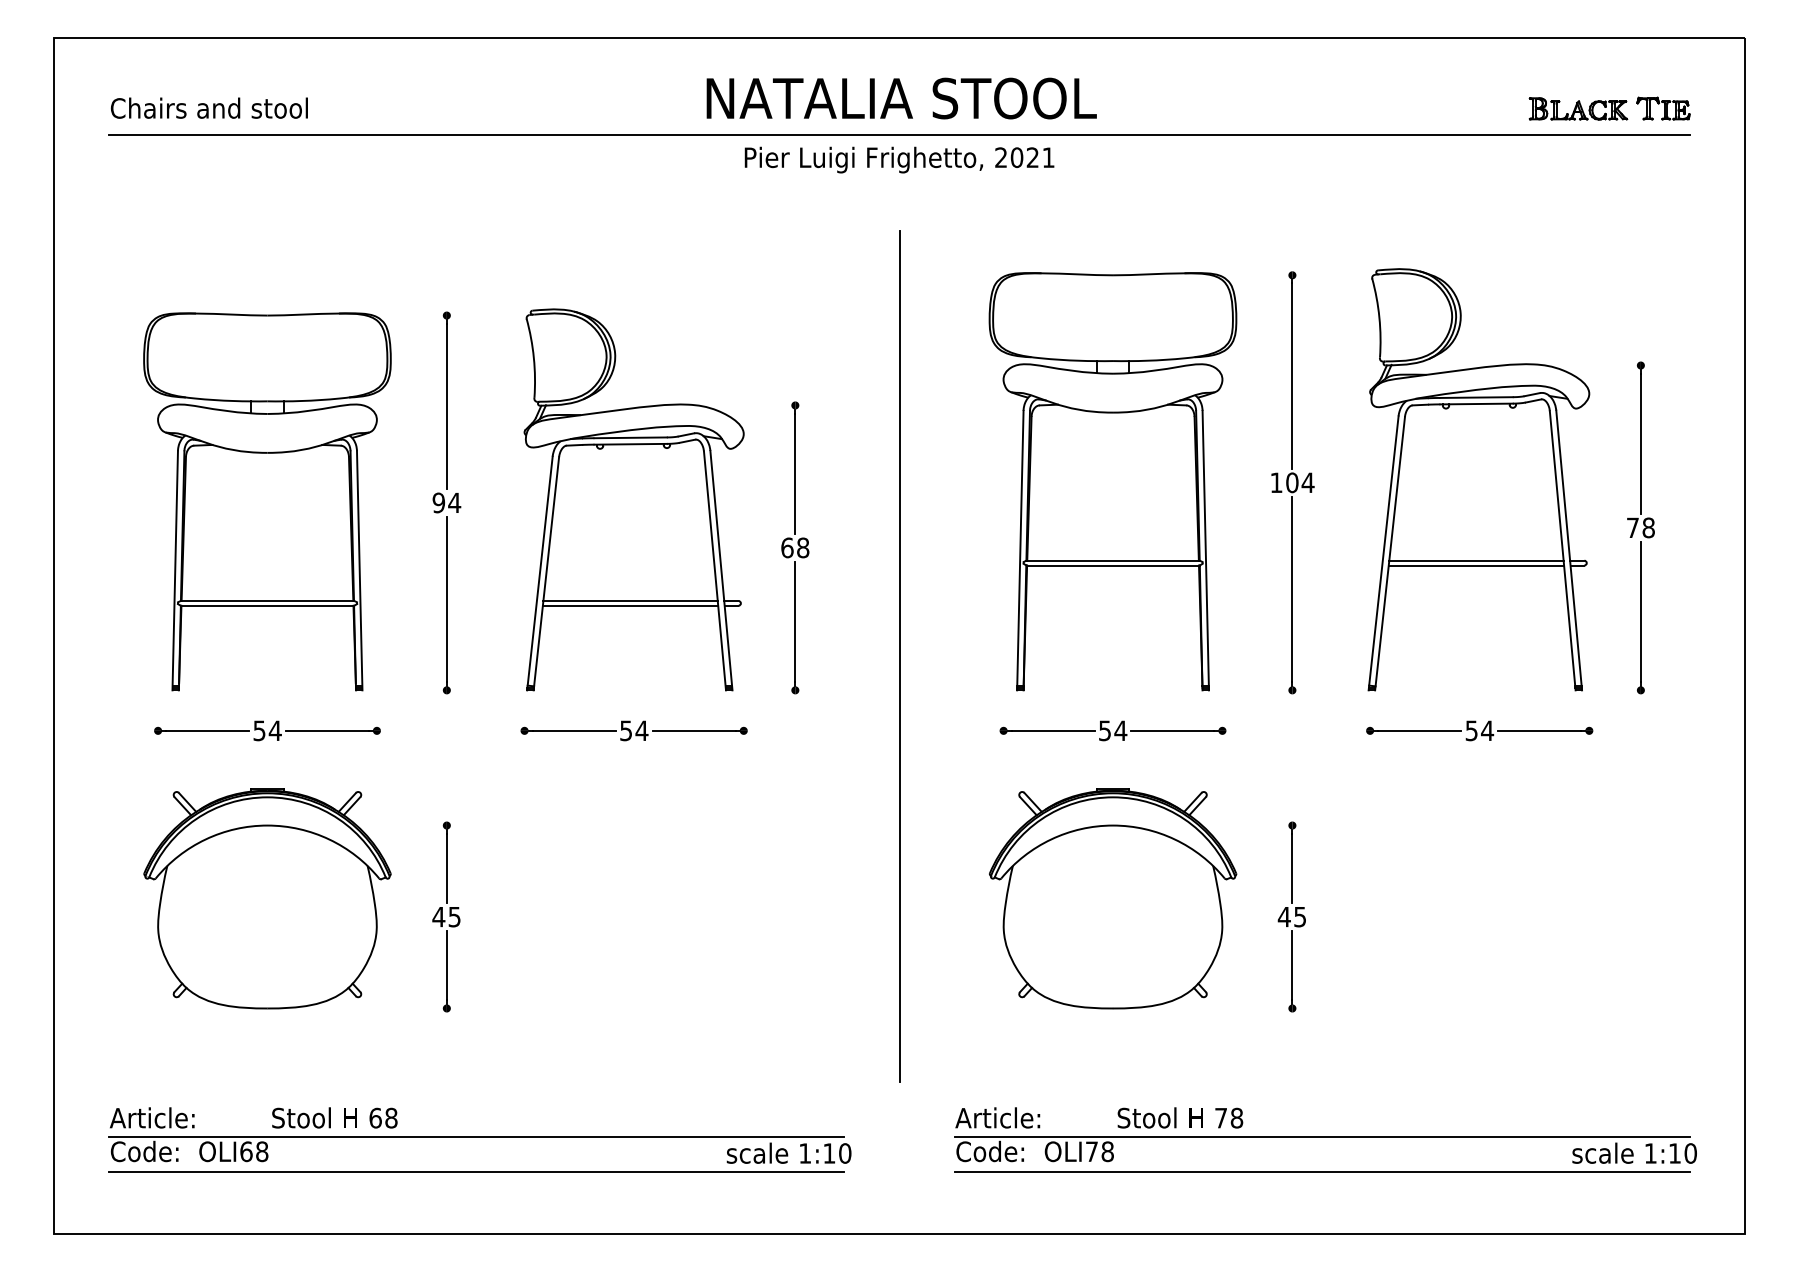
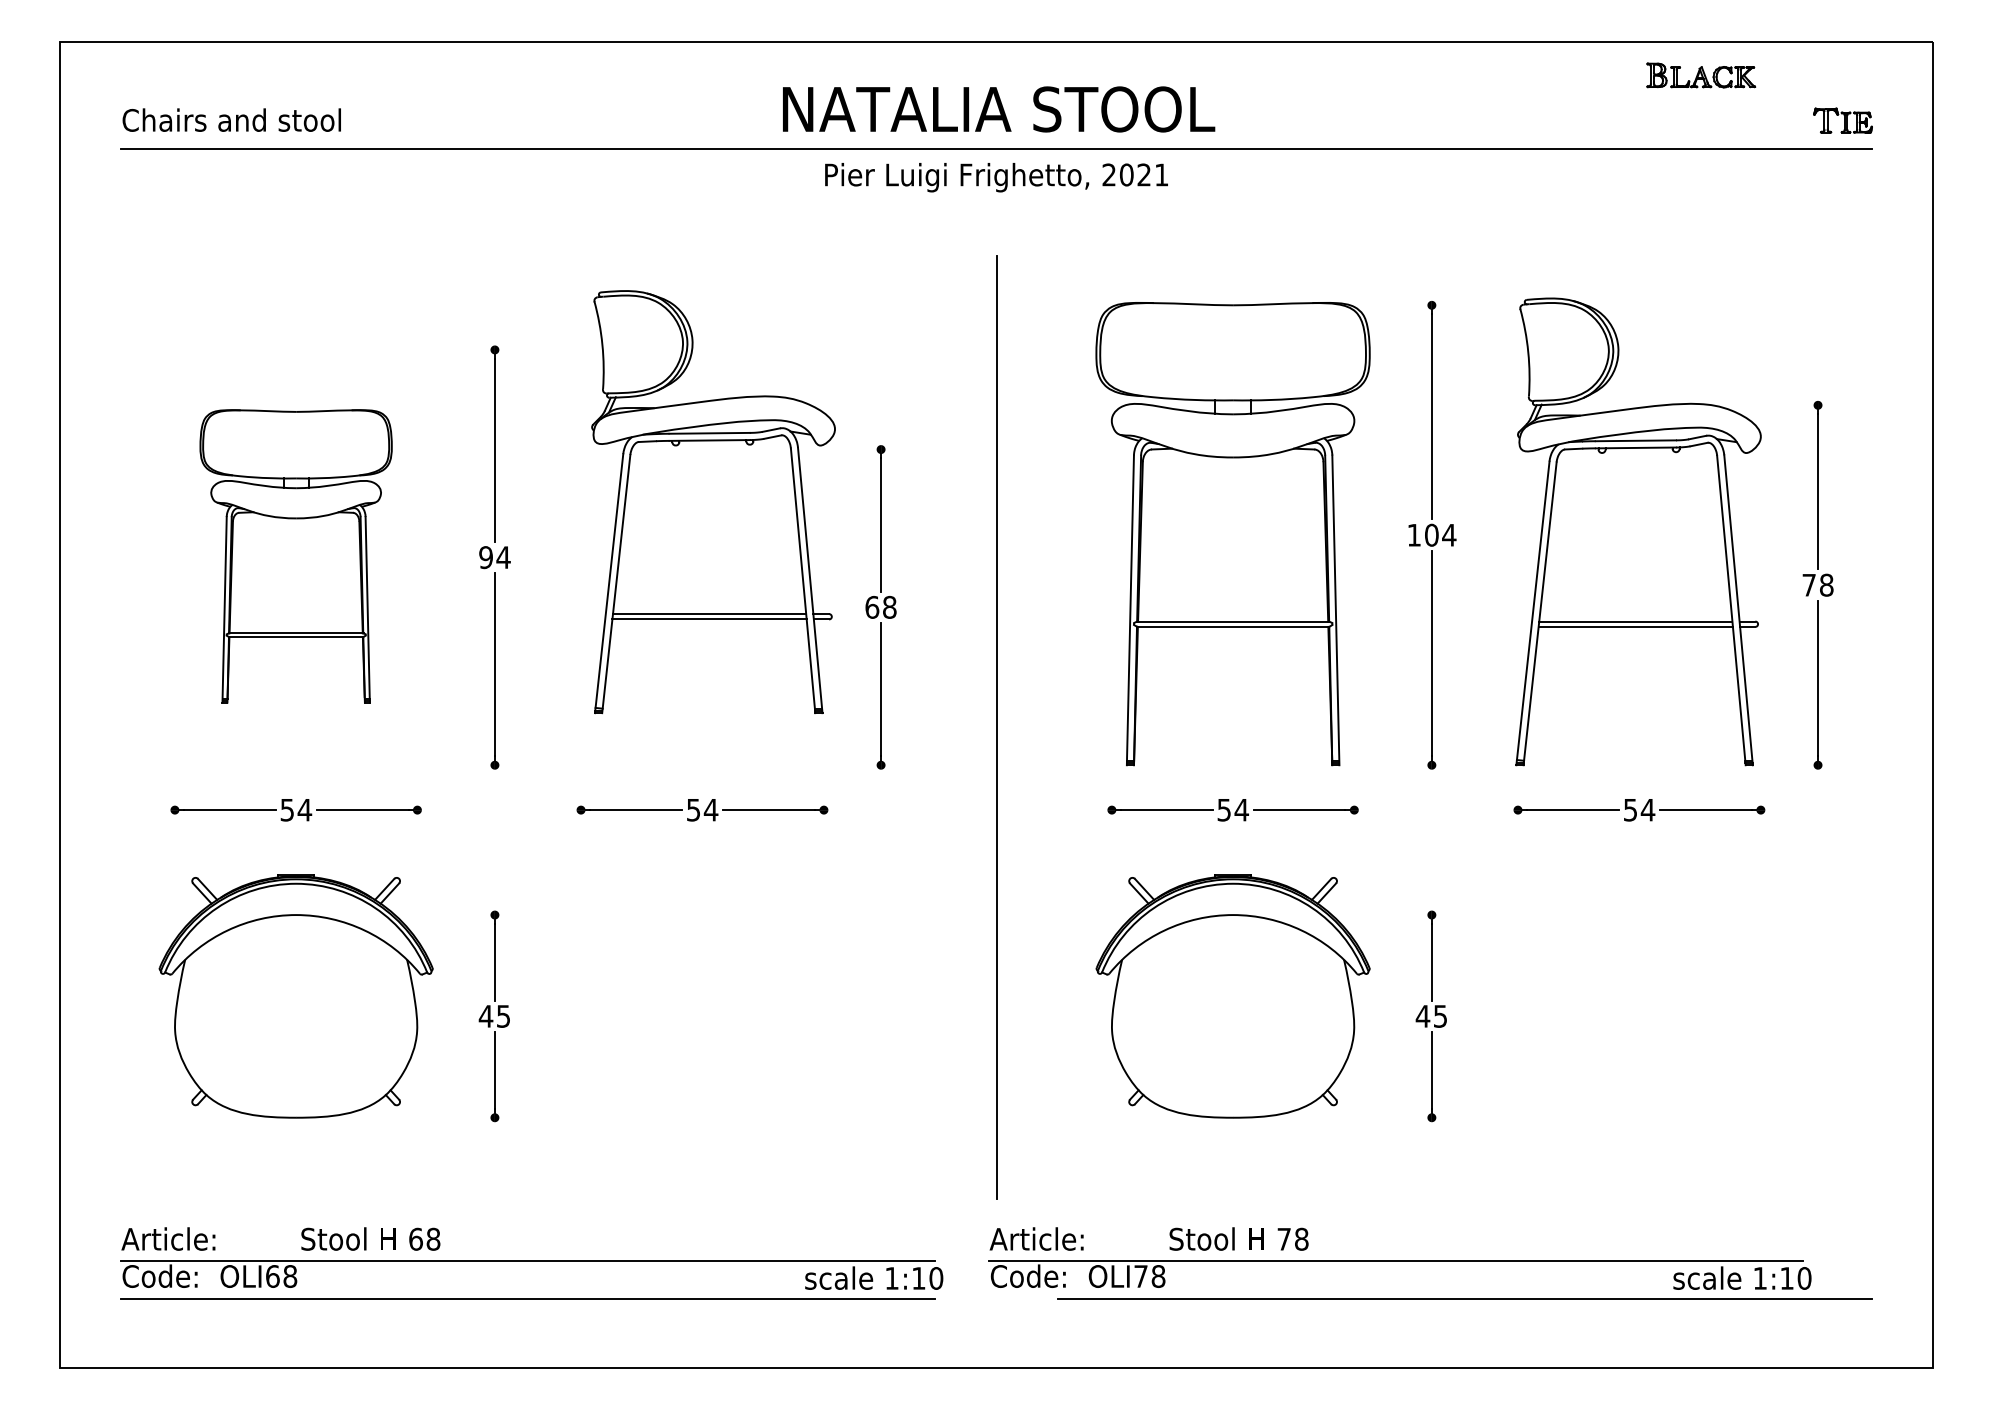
part: (1578, 108) -> (1701, 75), moved
part: (633, 499) -> (712, 501), moved
part: (267, 501) -> (296, 555), size x0.7
part: (1325, 1135) -> (1399, 1258), moved

